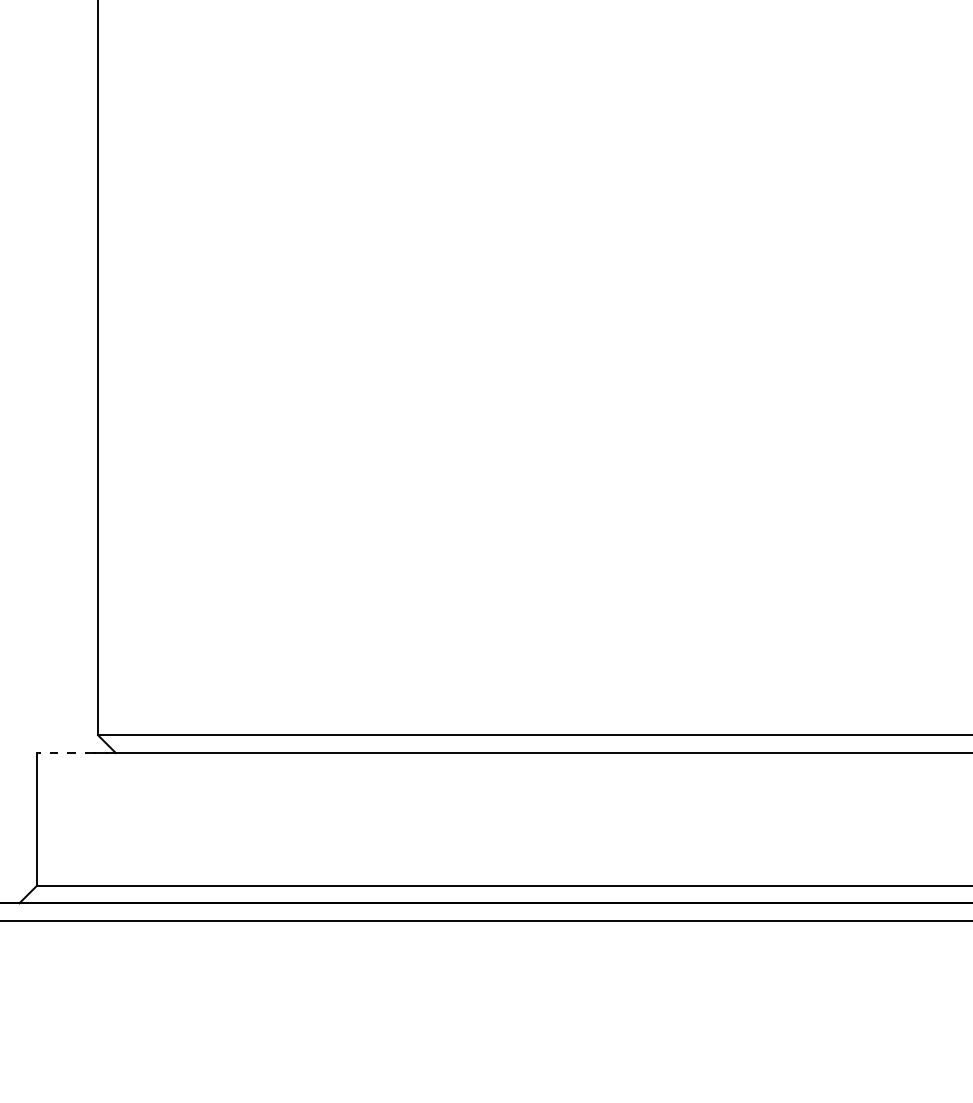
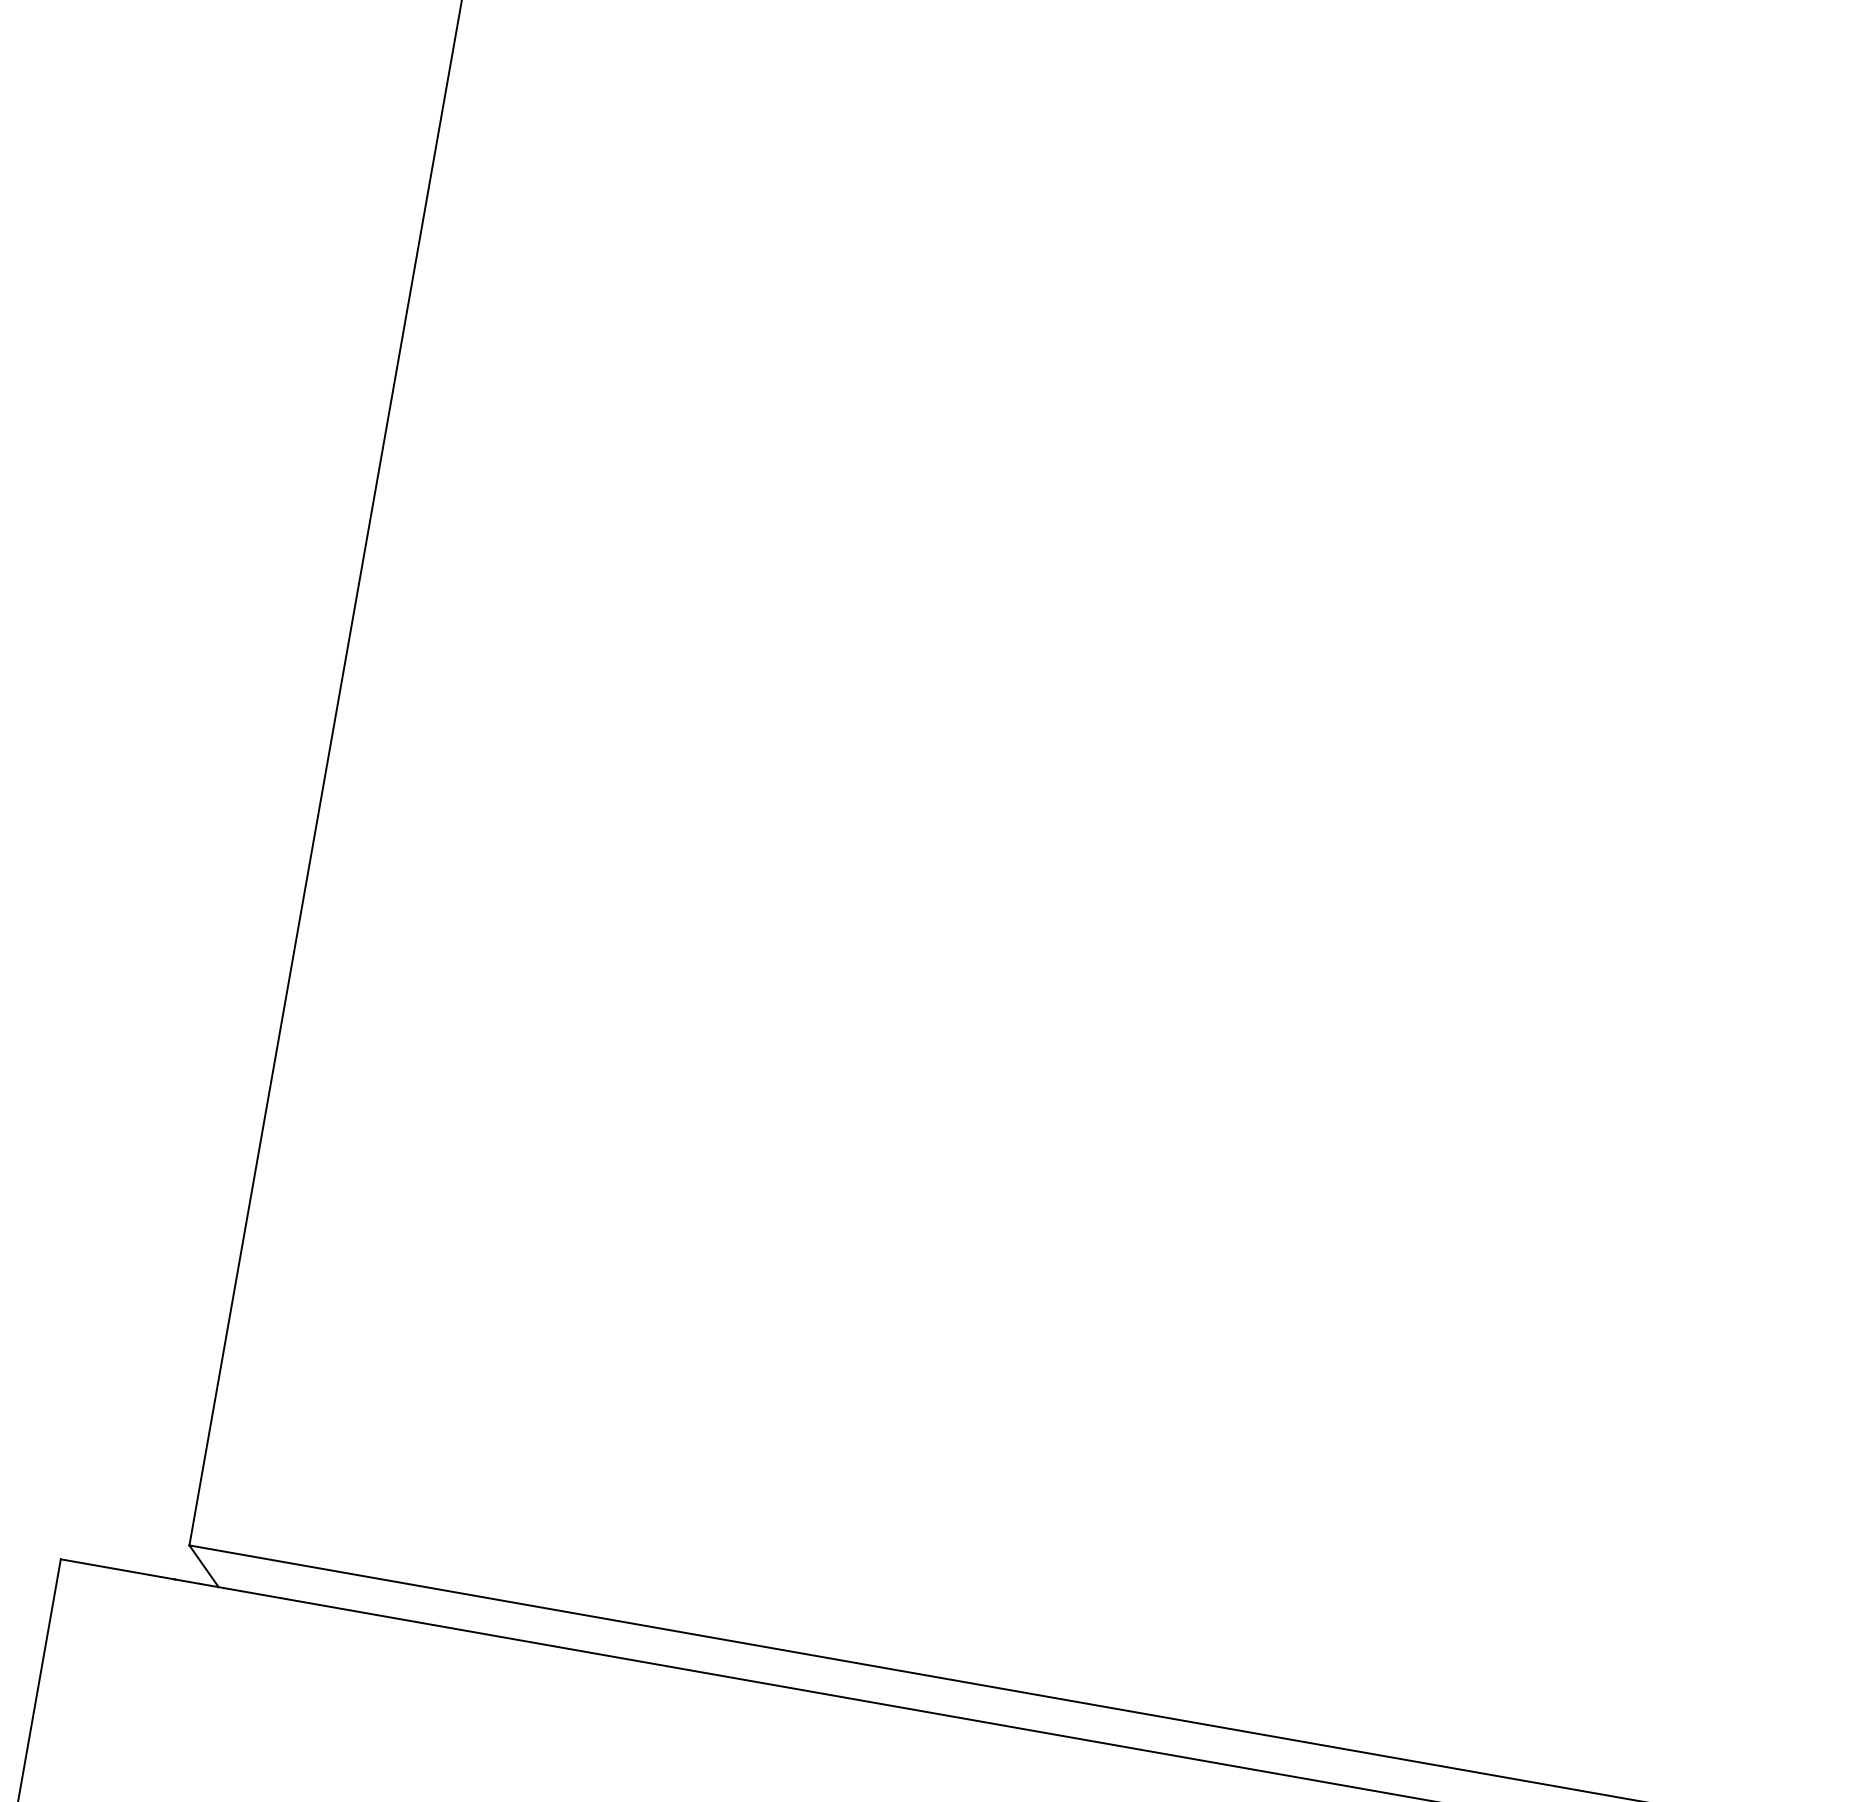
line: (64, 753) -> (115, 1569), dashed -> solid

